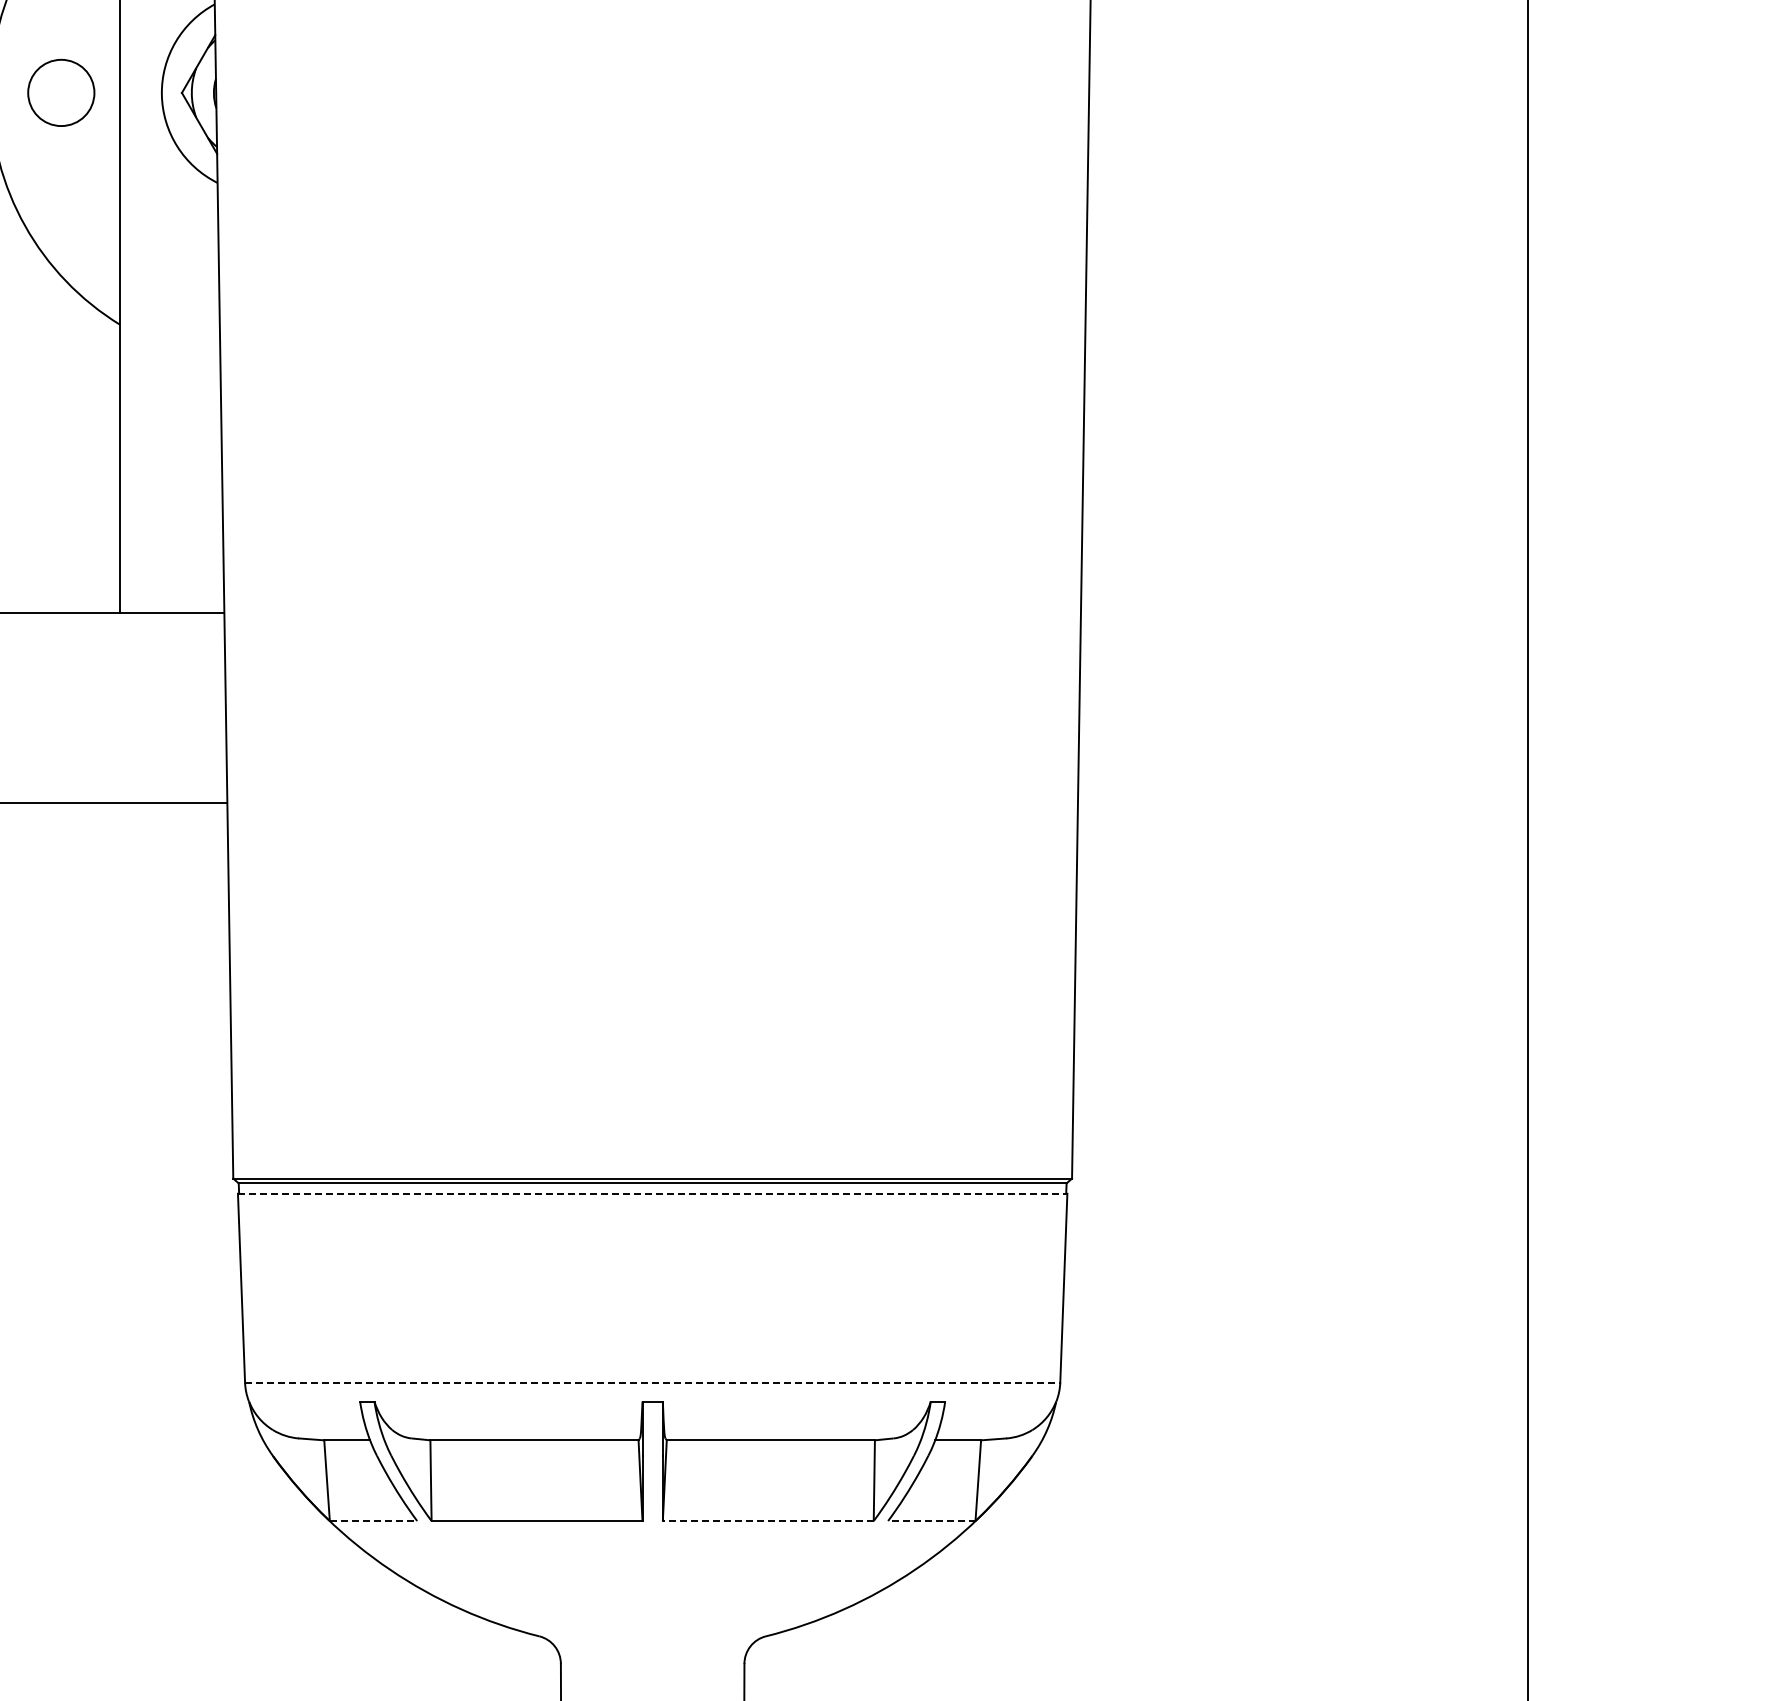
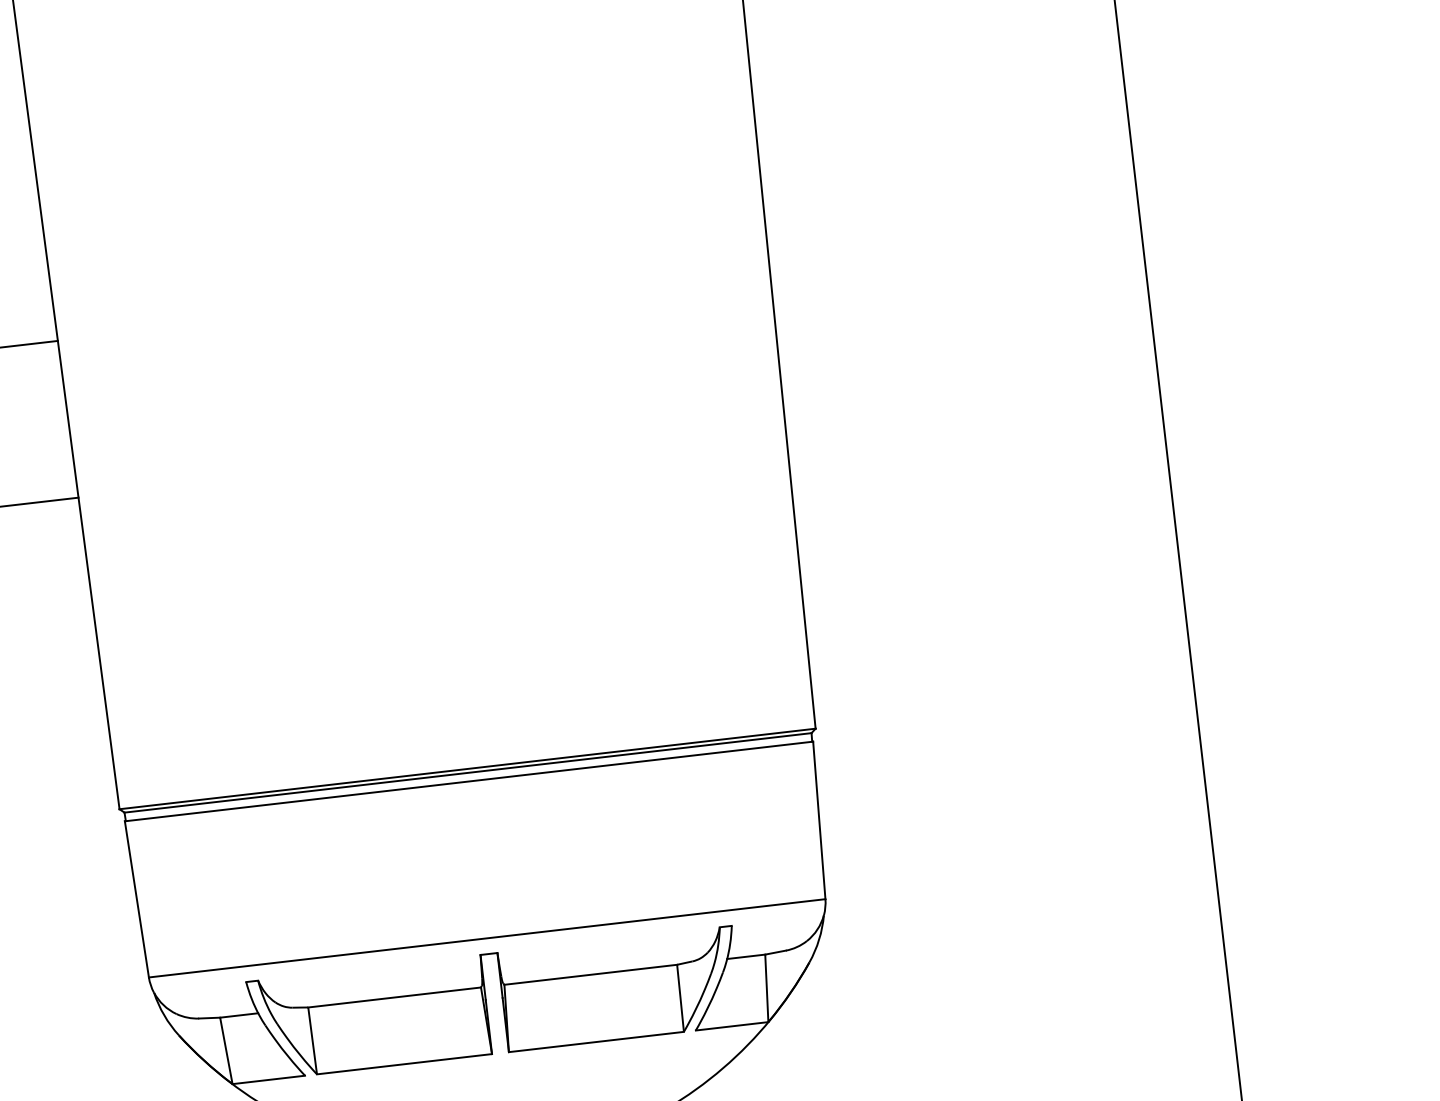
line: (652, 1193) -> (468, 781), dashed -> solid
line: (652, 1382) -> (487, 938), dashed -> solid
line: (373, 1521) -> (268, 1080), dashed -> solid
line: (767, 1521) -> (595, 1042), dashed -> solid
line: (931, 1521) -> (731, 1026), dashed -> solid

